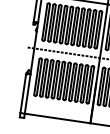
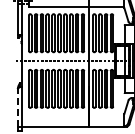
line: (22, 93) -> (17, 107), solid -> dashed

